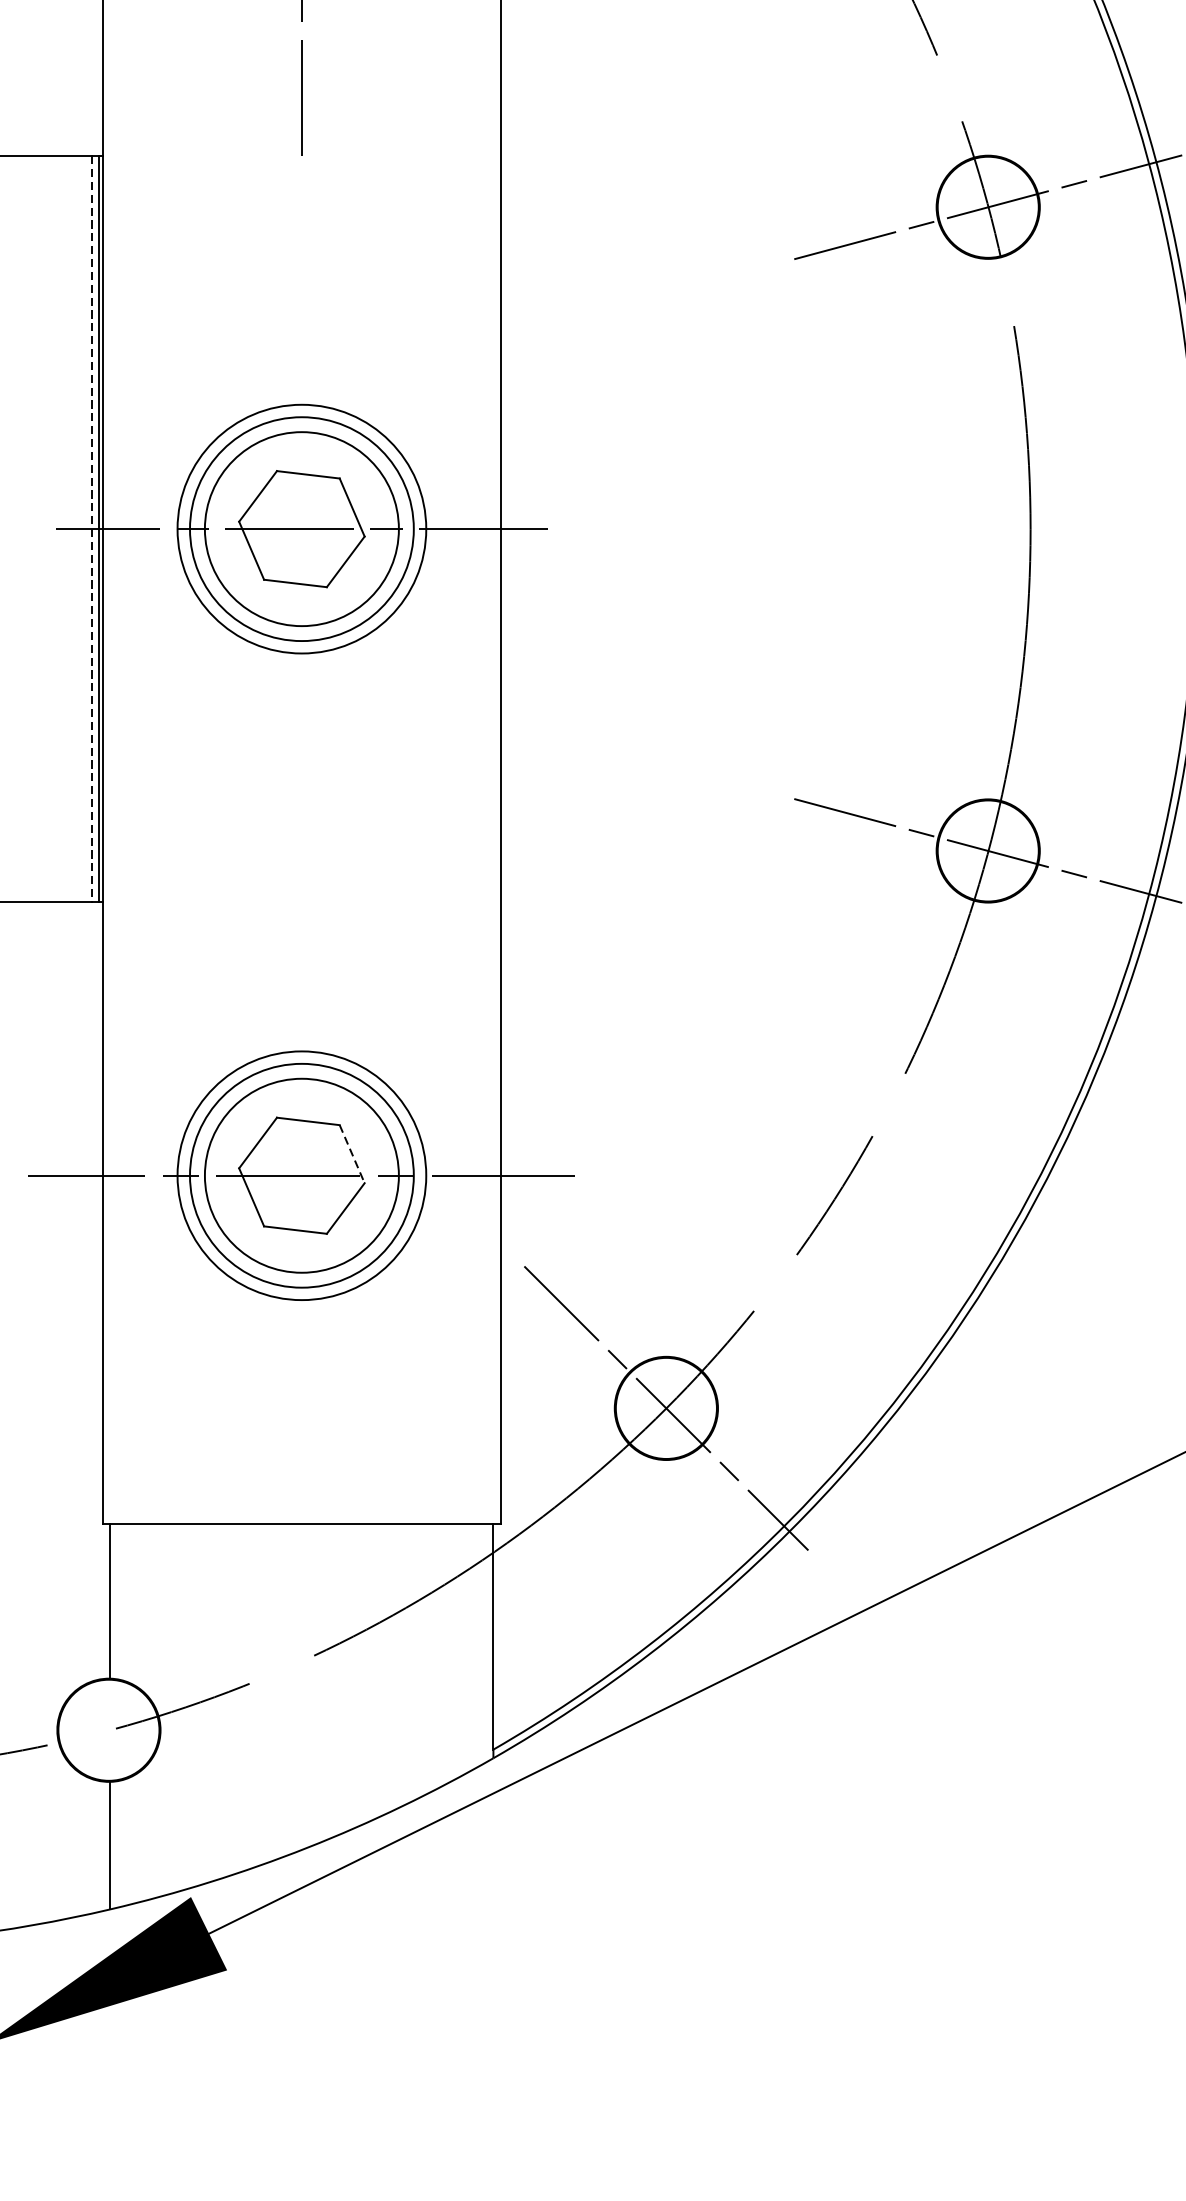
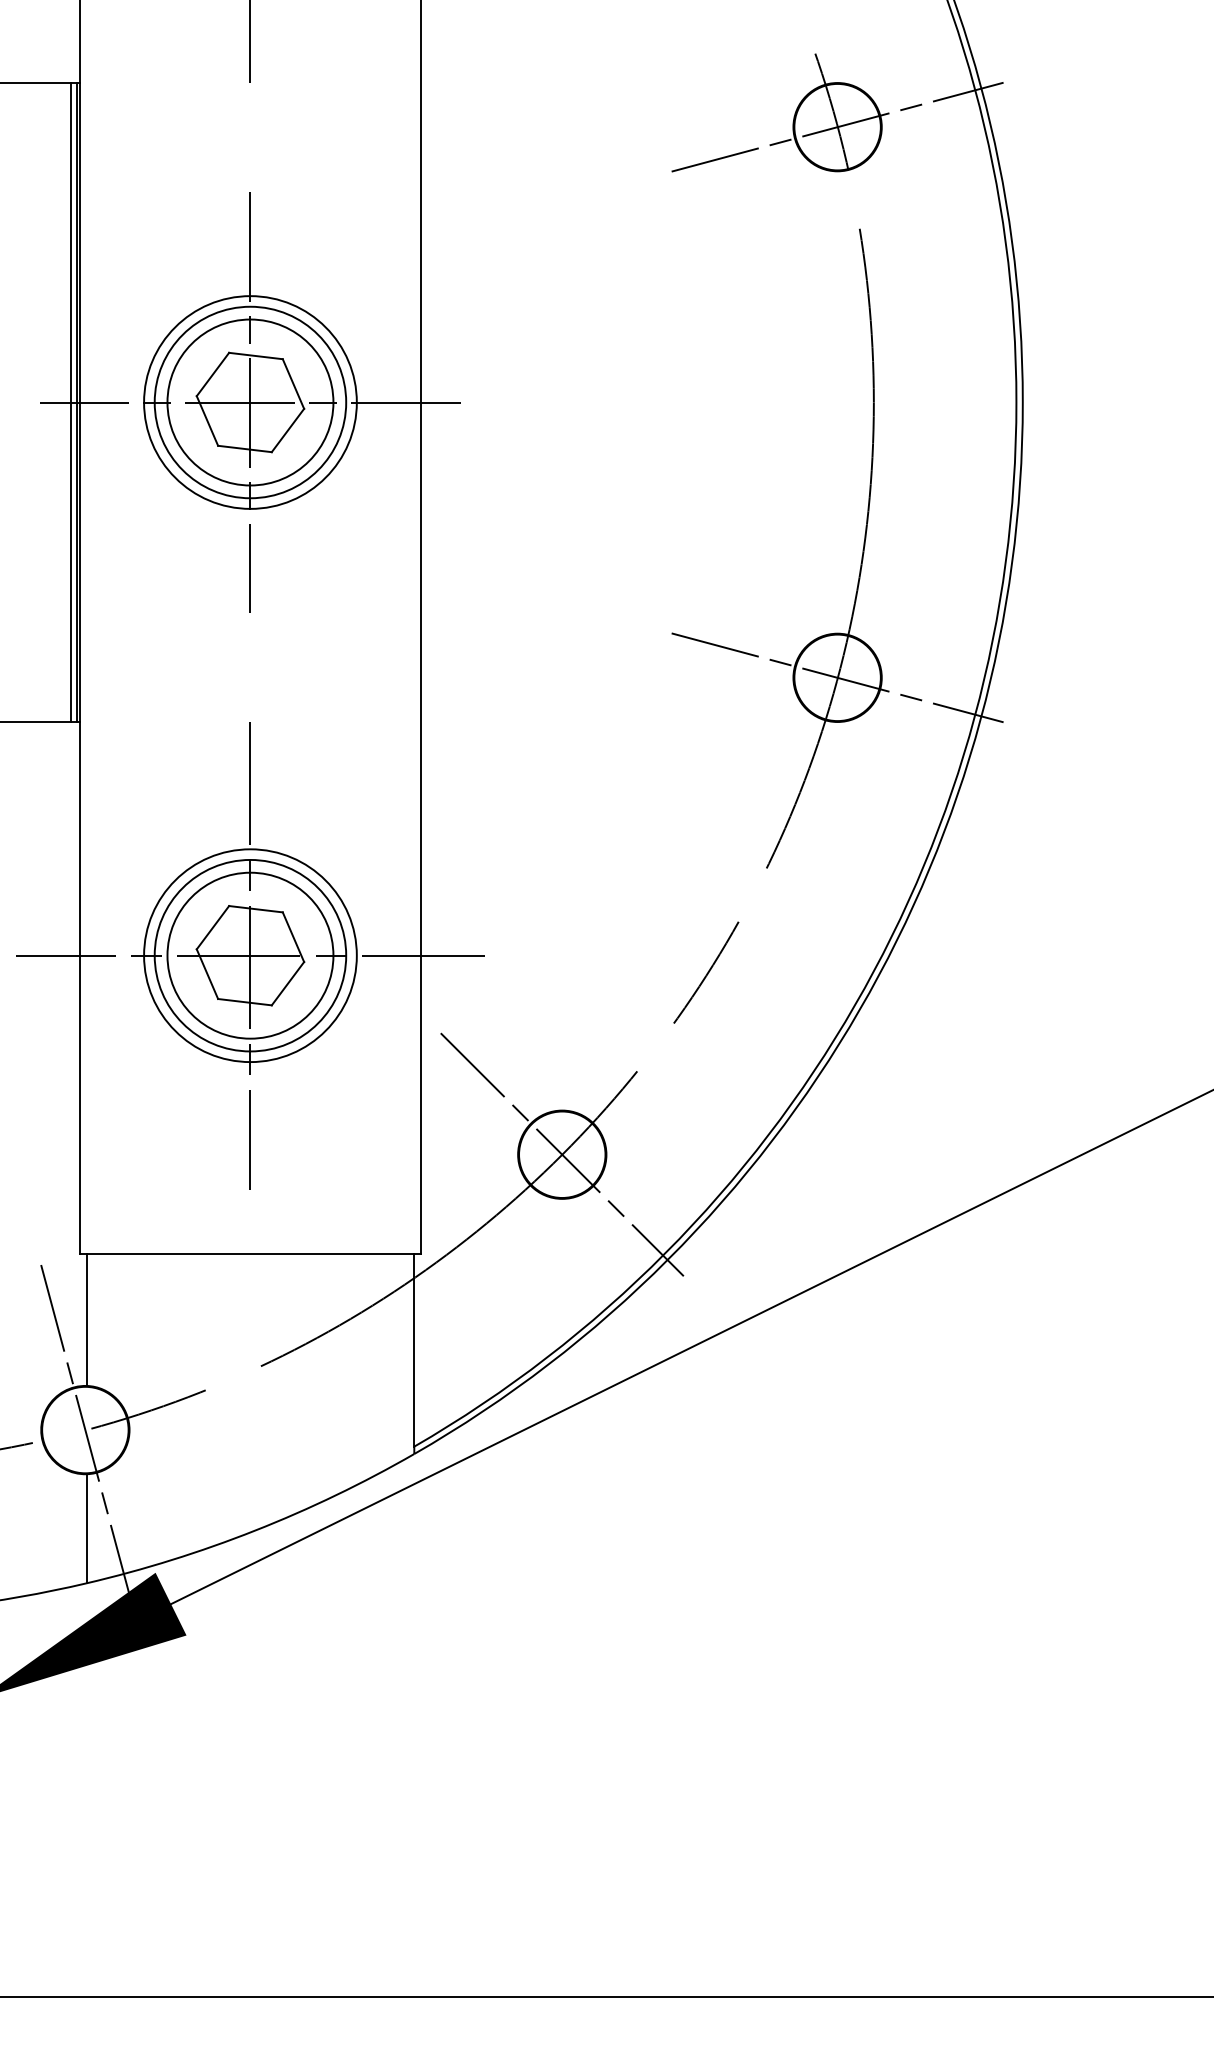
line: (301, 529) -> (250, 402), added
line: (91, 530) -> (70, 403), dashed -> solid
line: (352, 1154) -> (293, 937), dashed -> solid
line: (301, 1175) -> (250, 955), added
line: (109, 1730) -> (85, 1430), added

